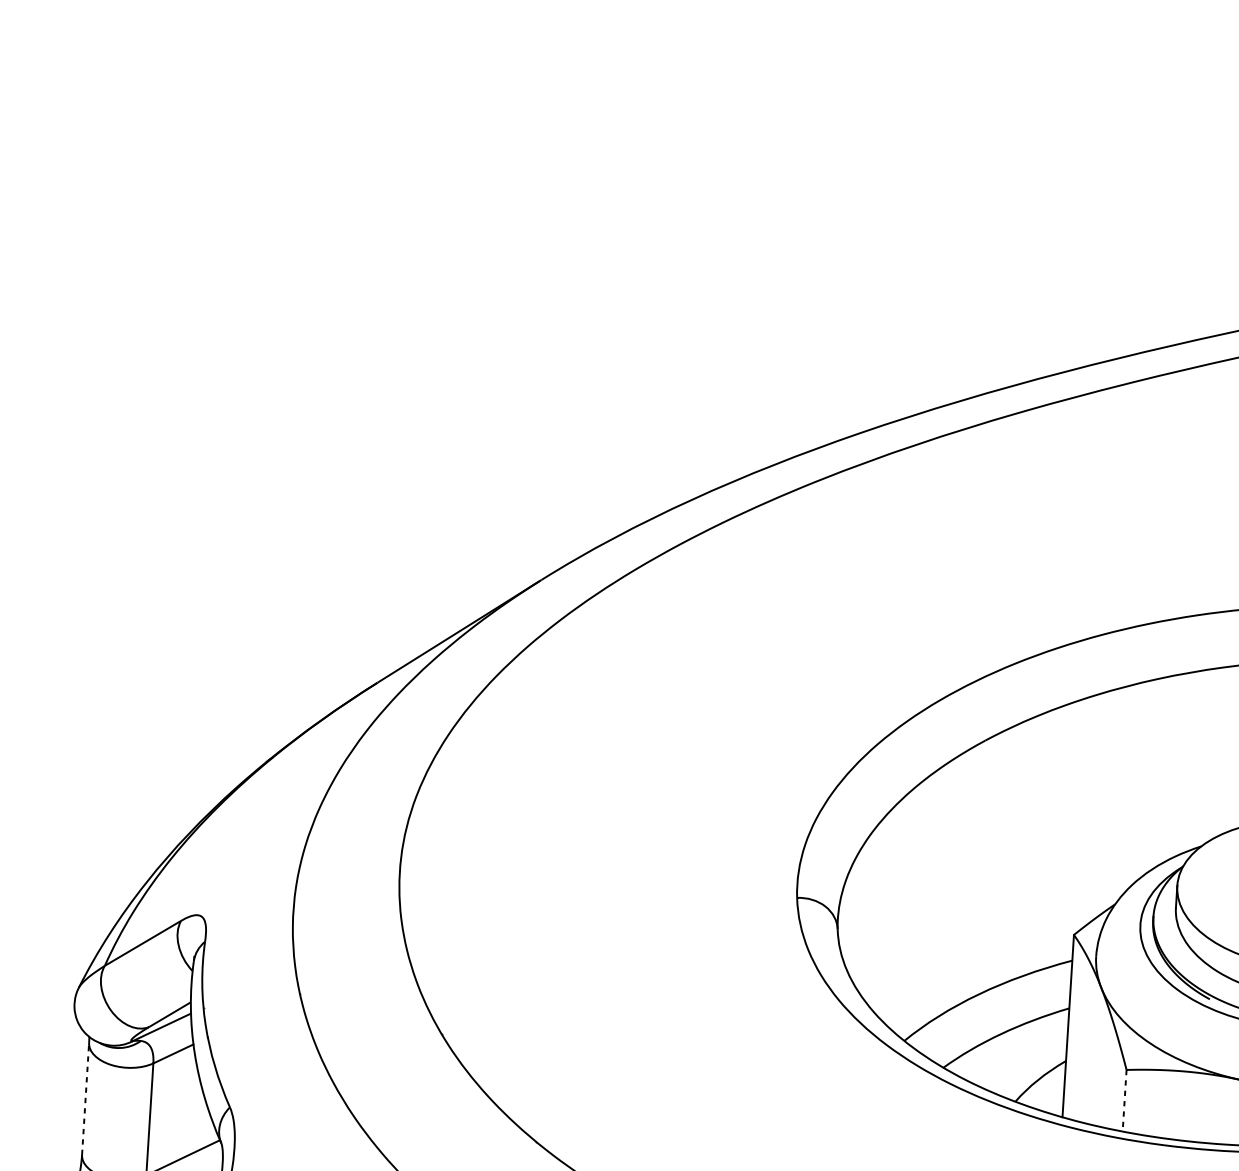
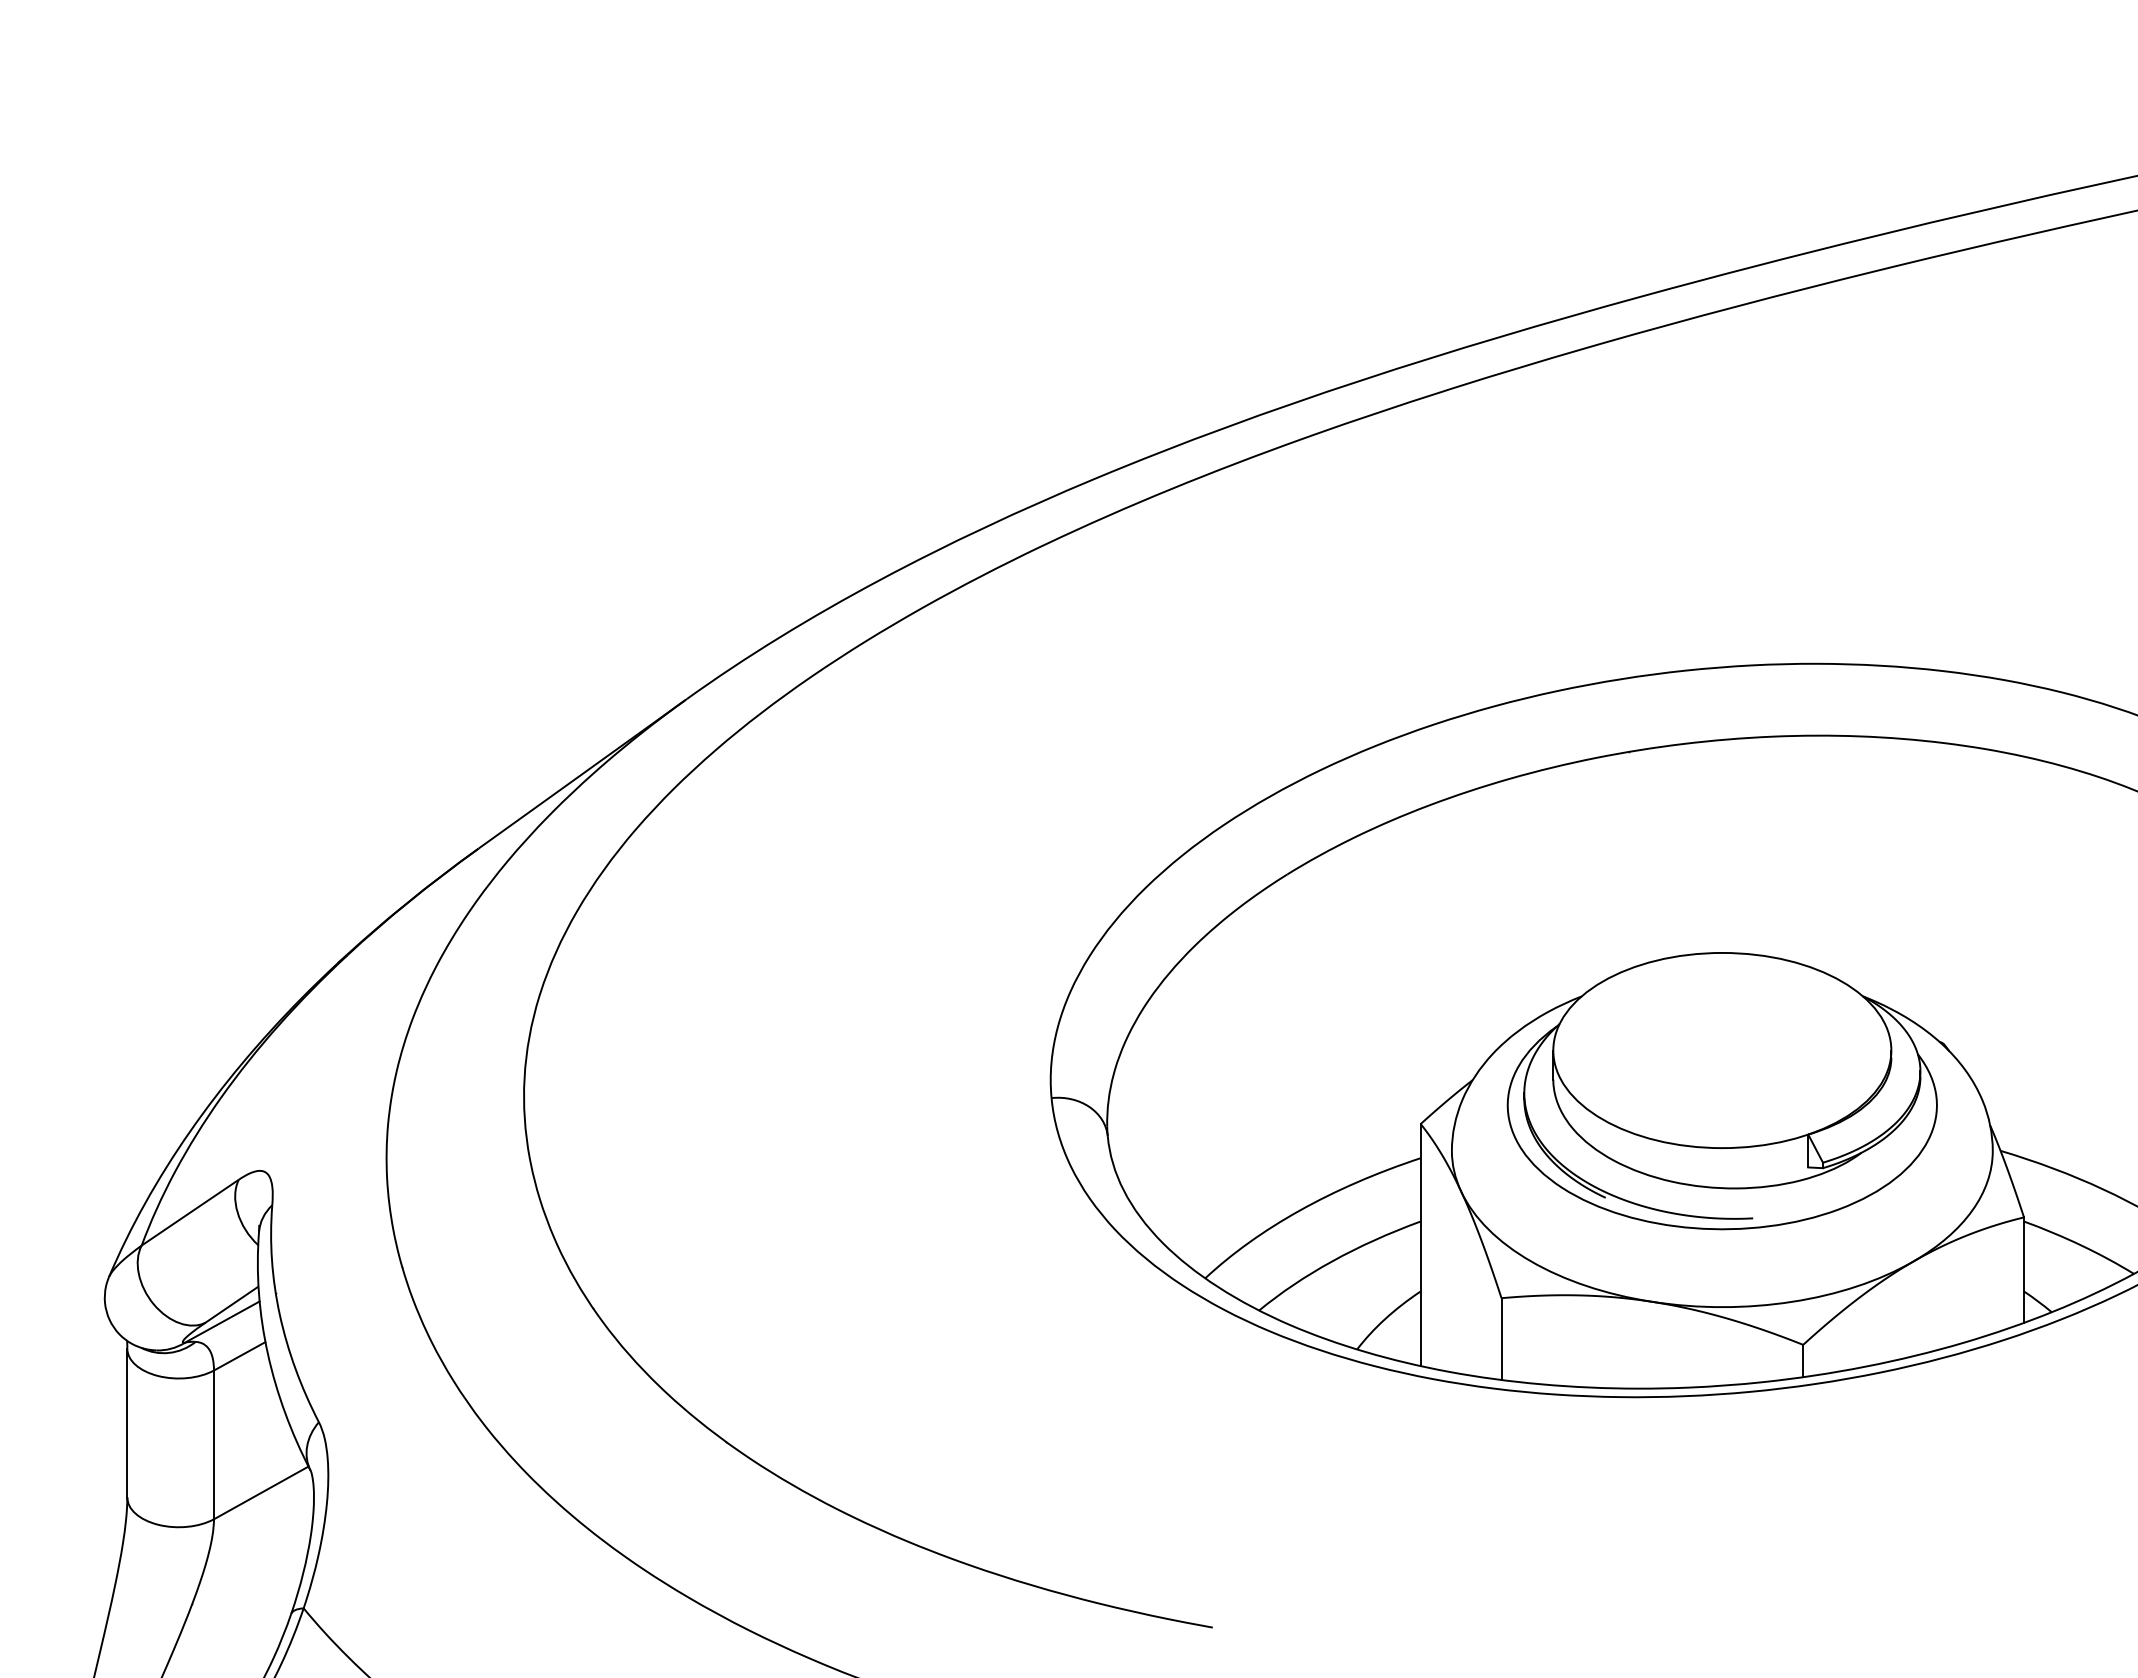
line: (85, 1098) -> (127, 1422), dashed -> solid
line: (1124, 1101) -> (1501, 1339), dashed -> solid

